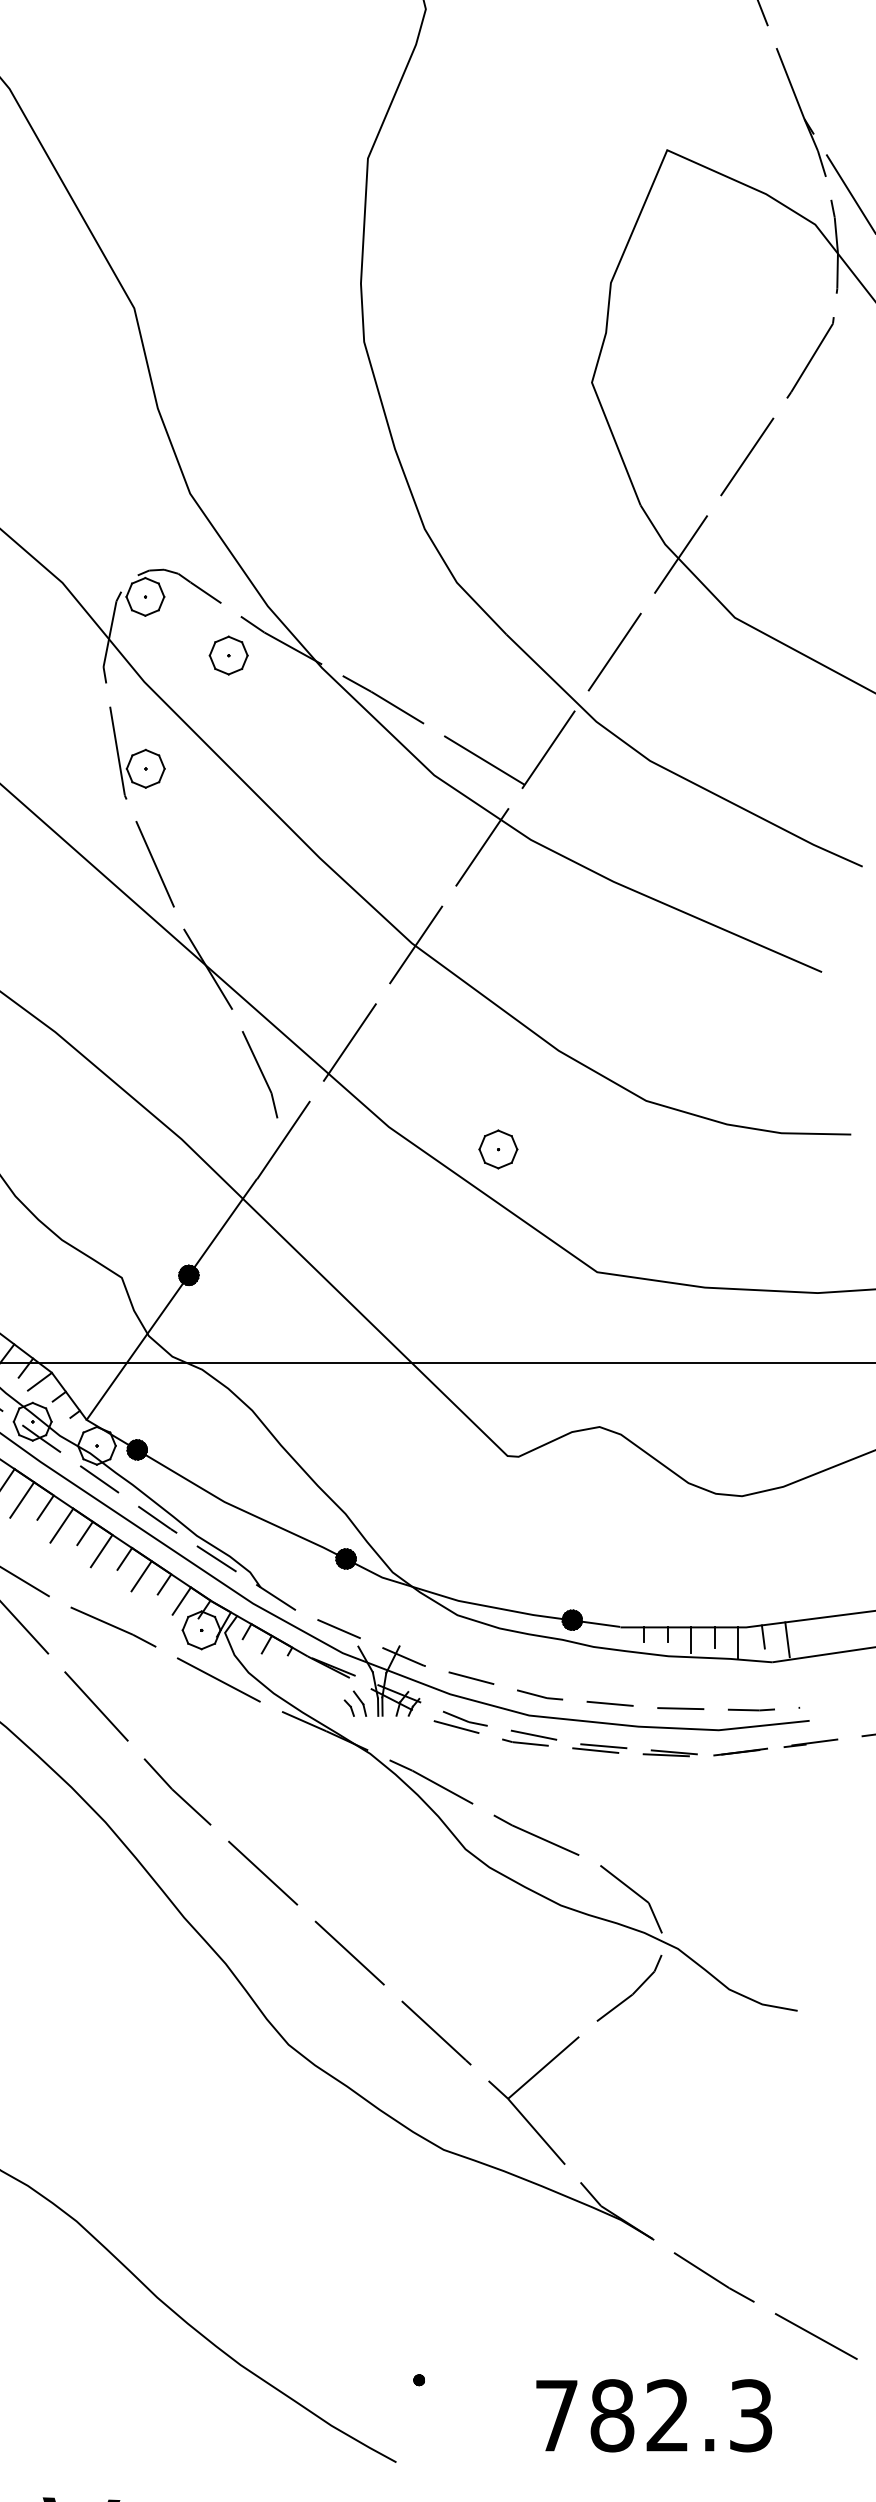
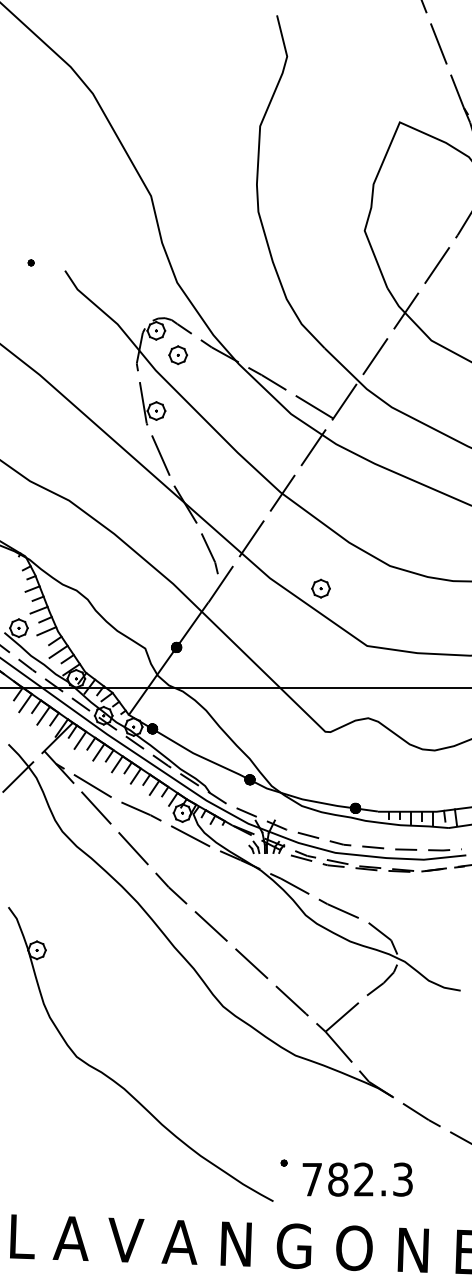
part: (229, 656) -> (178, 355), moved
text: (653, 2415) -> (357, 1179), moved

